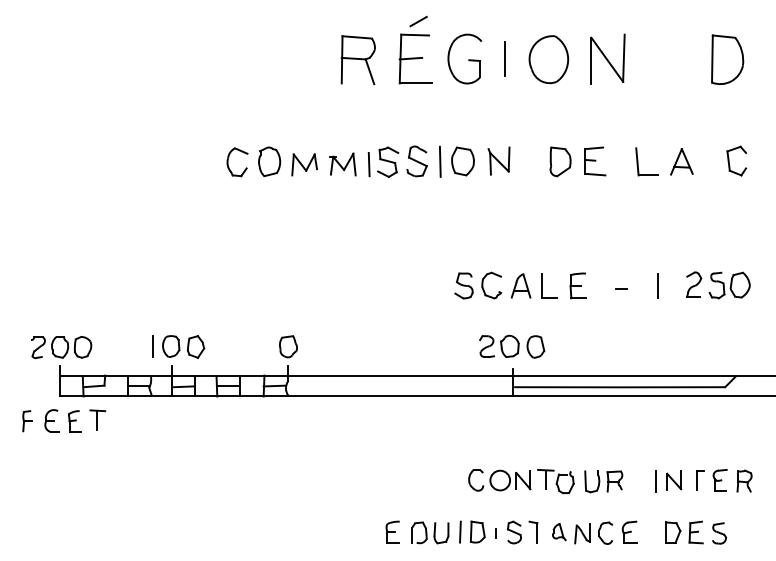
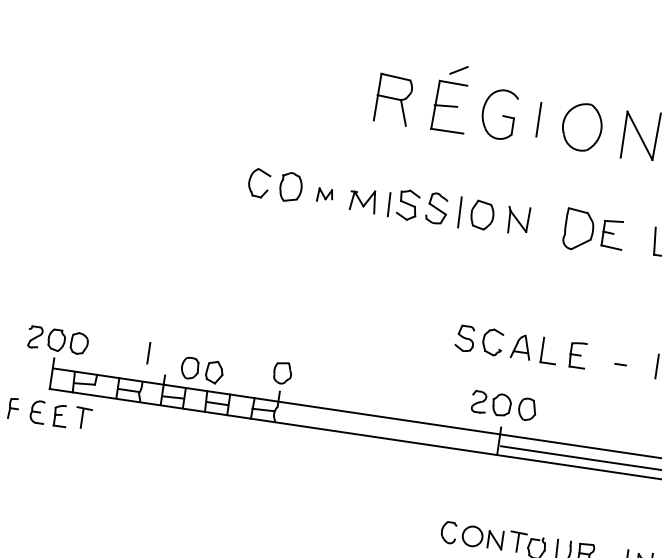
part: (560, 161) -> (578, 229), size x1.4
part: (304, 164) -> (325, 195), size x0.6
part: (183, 346) -> (202, 370), moved

